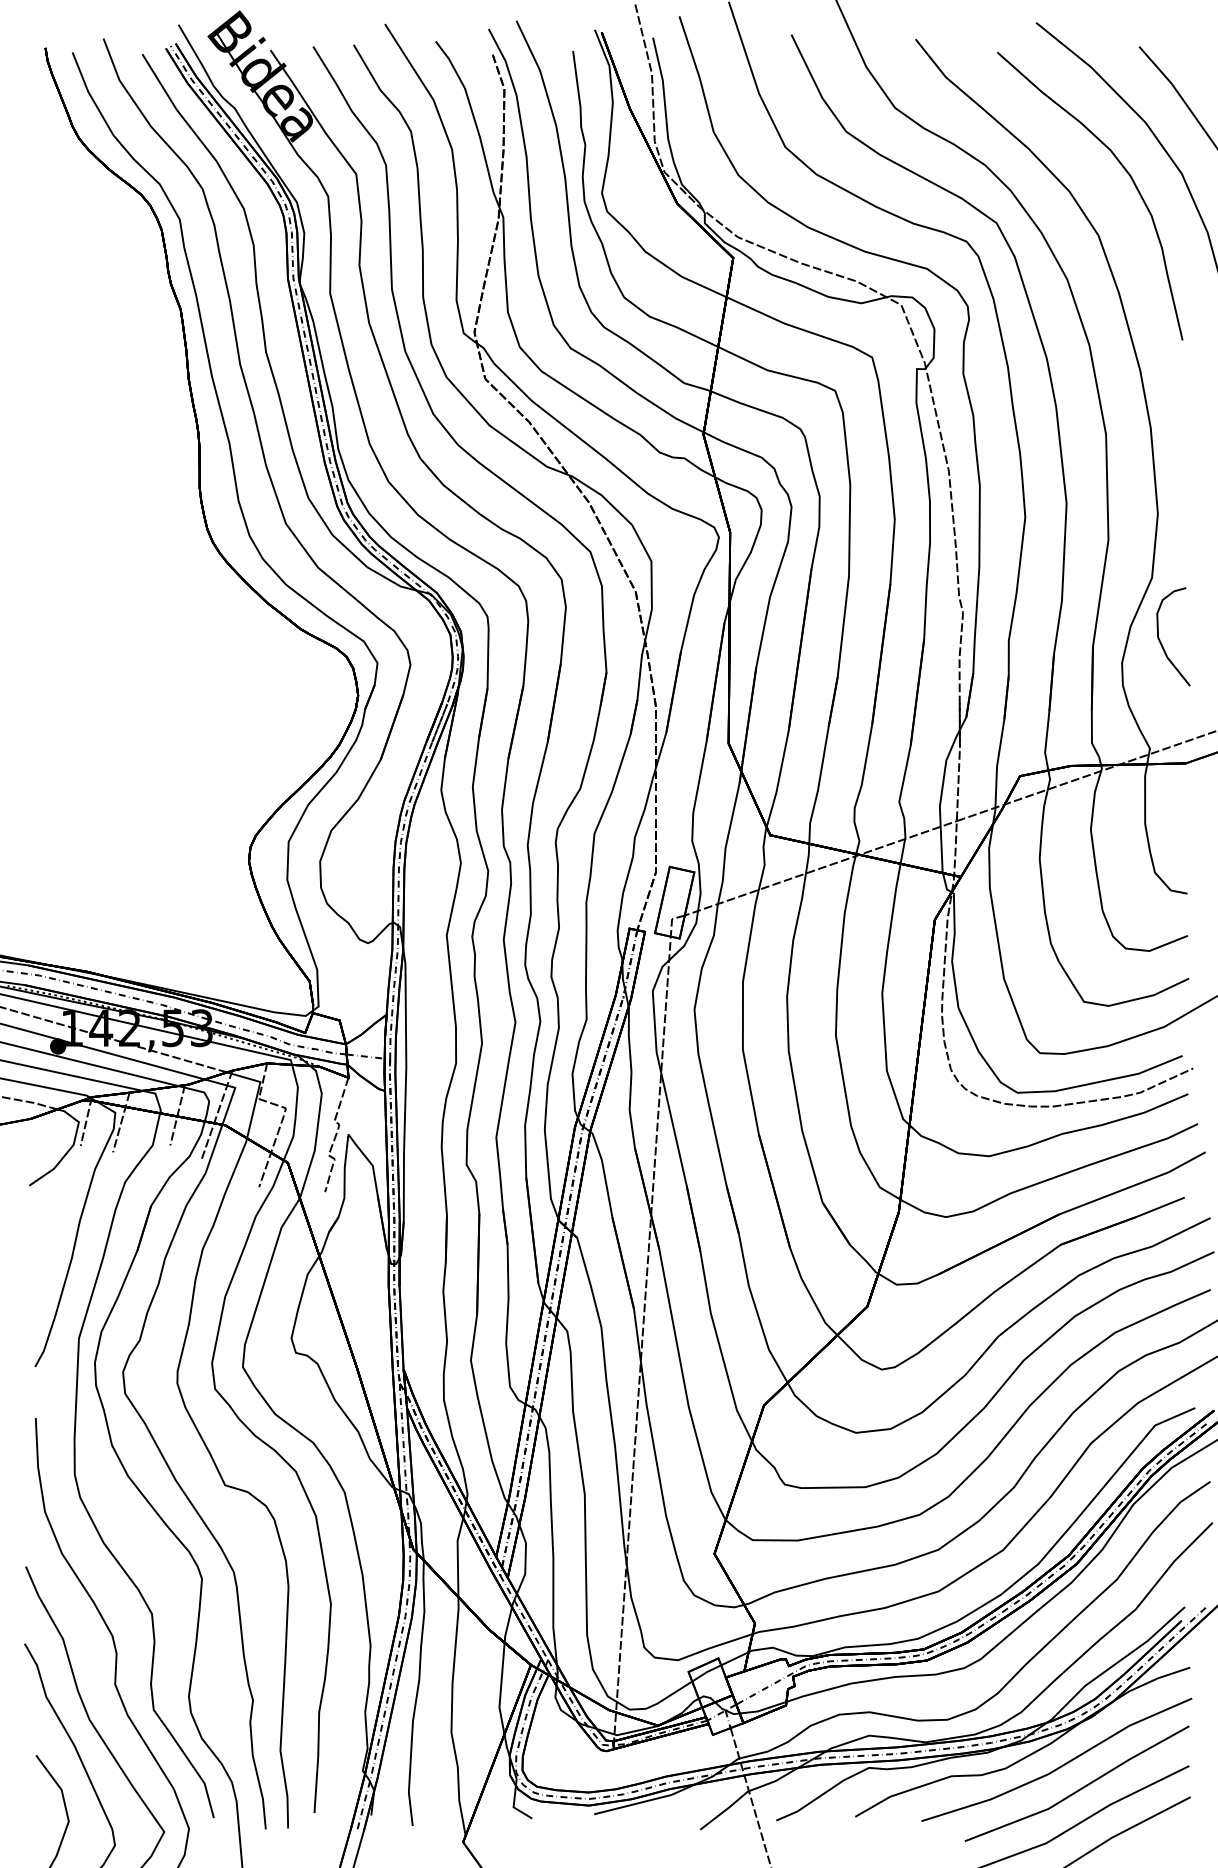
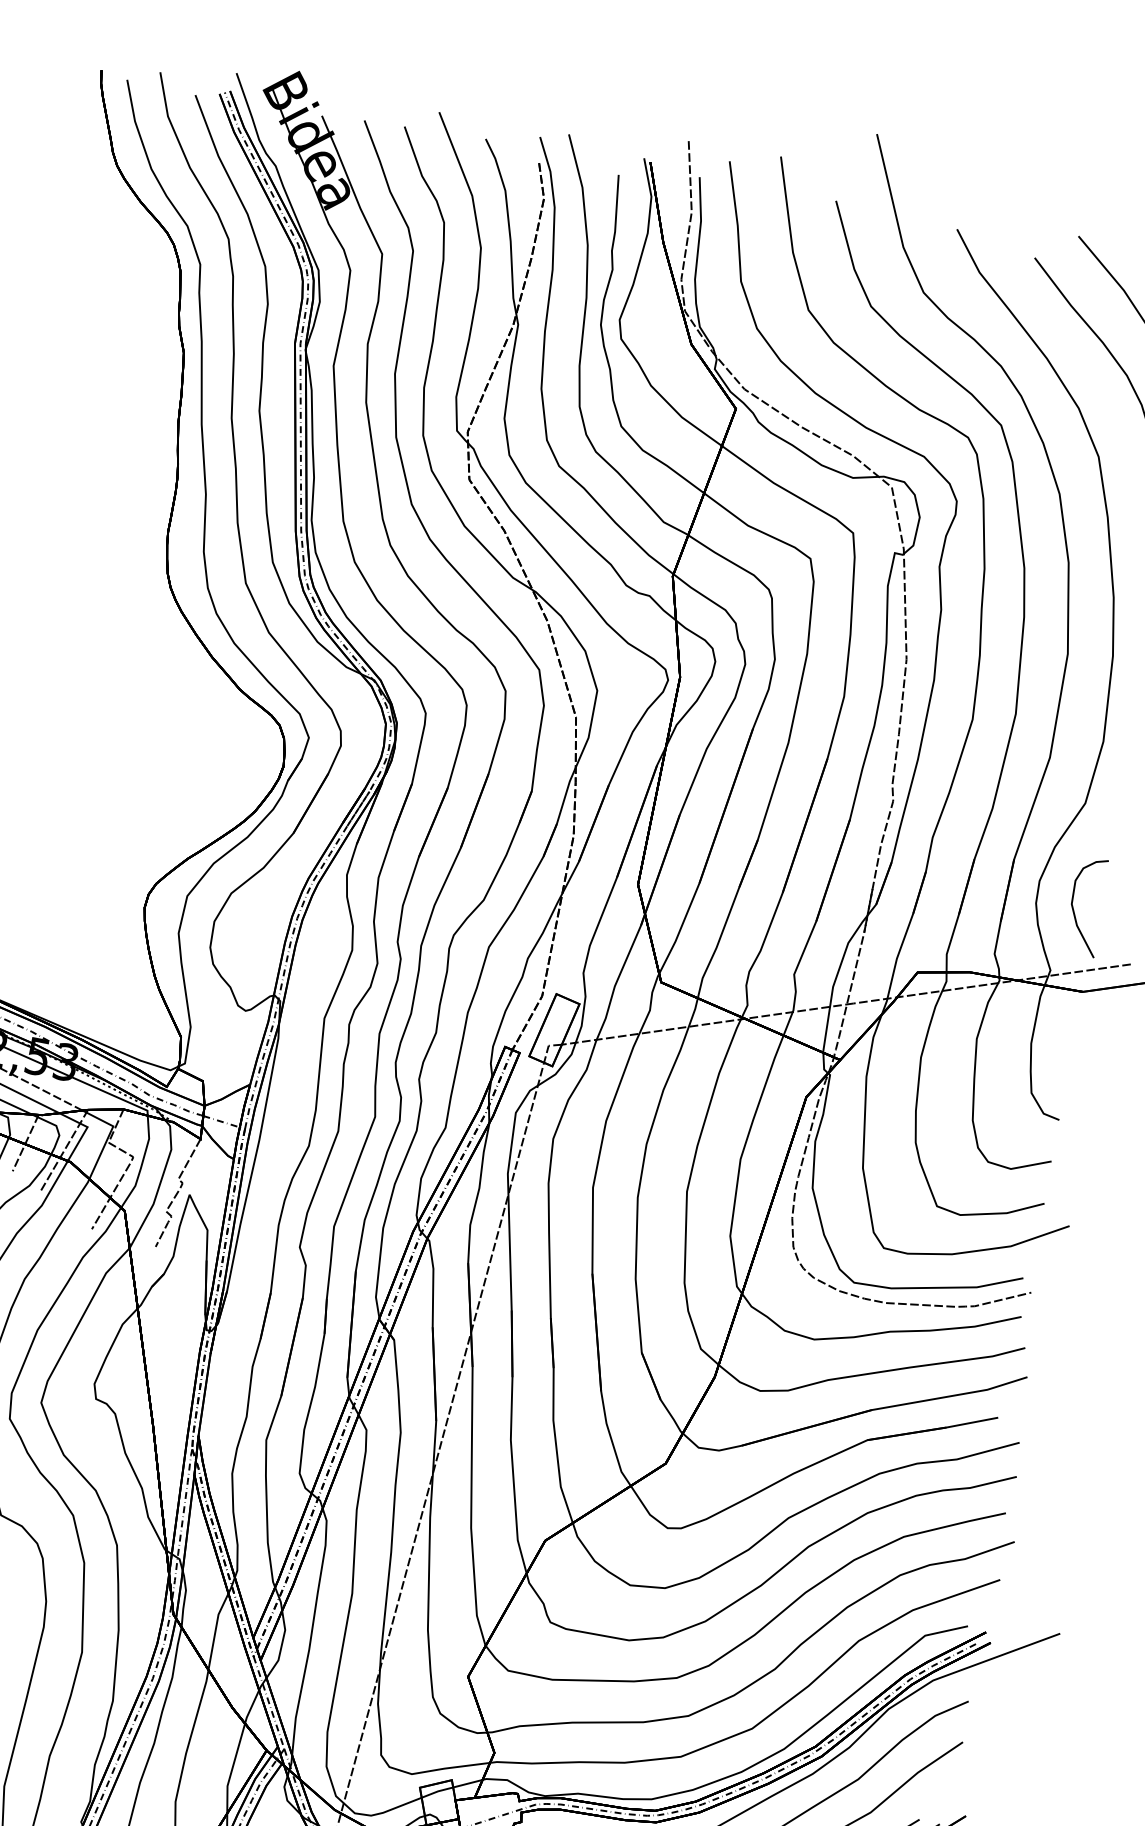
curve: (1160, 639) -> (1073, 906), moved

